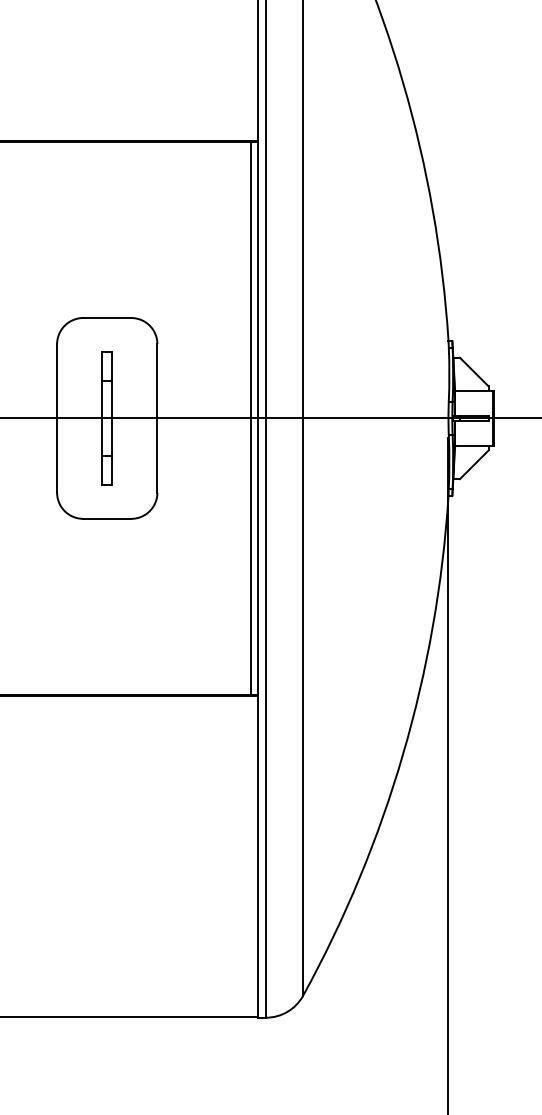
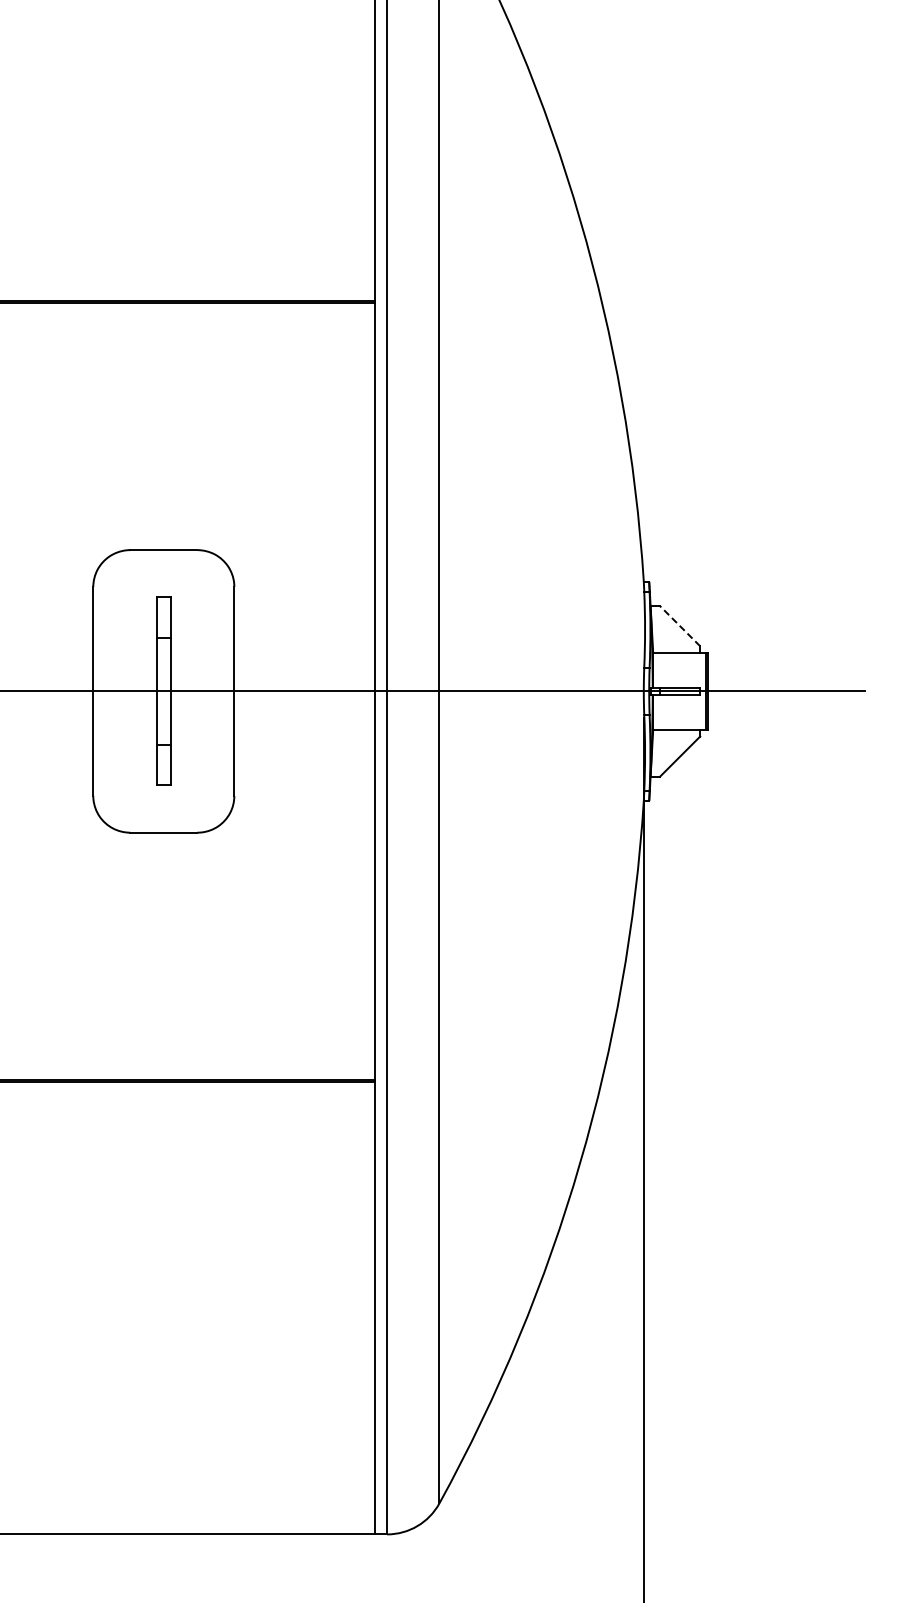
line: (473, 371) -> (679, 625), solid -> dashed
line: (250, 418) -> (365, 691), removed

